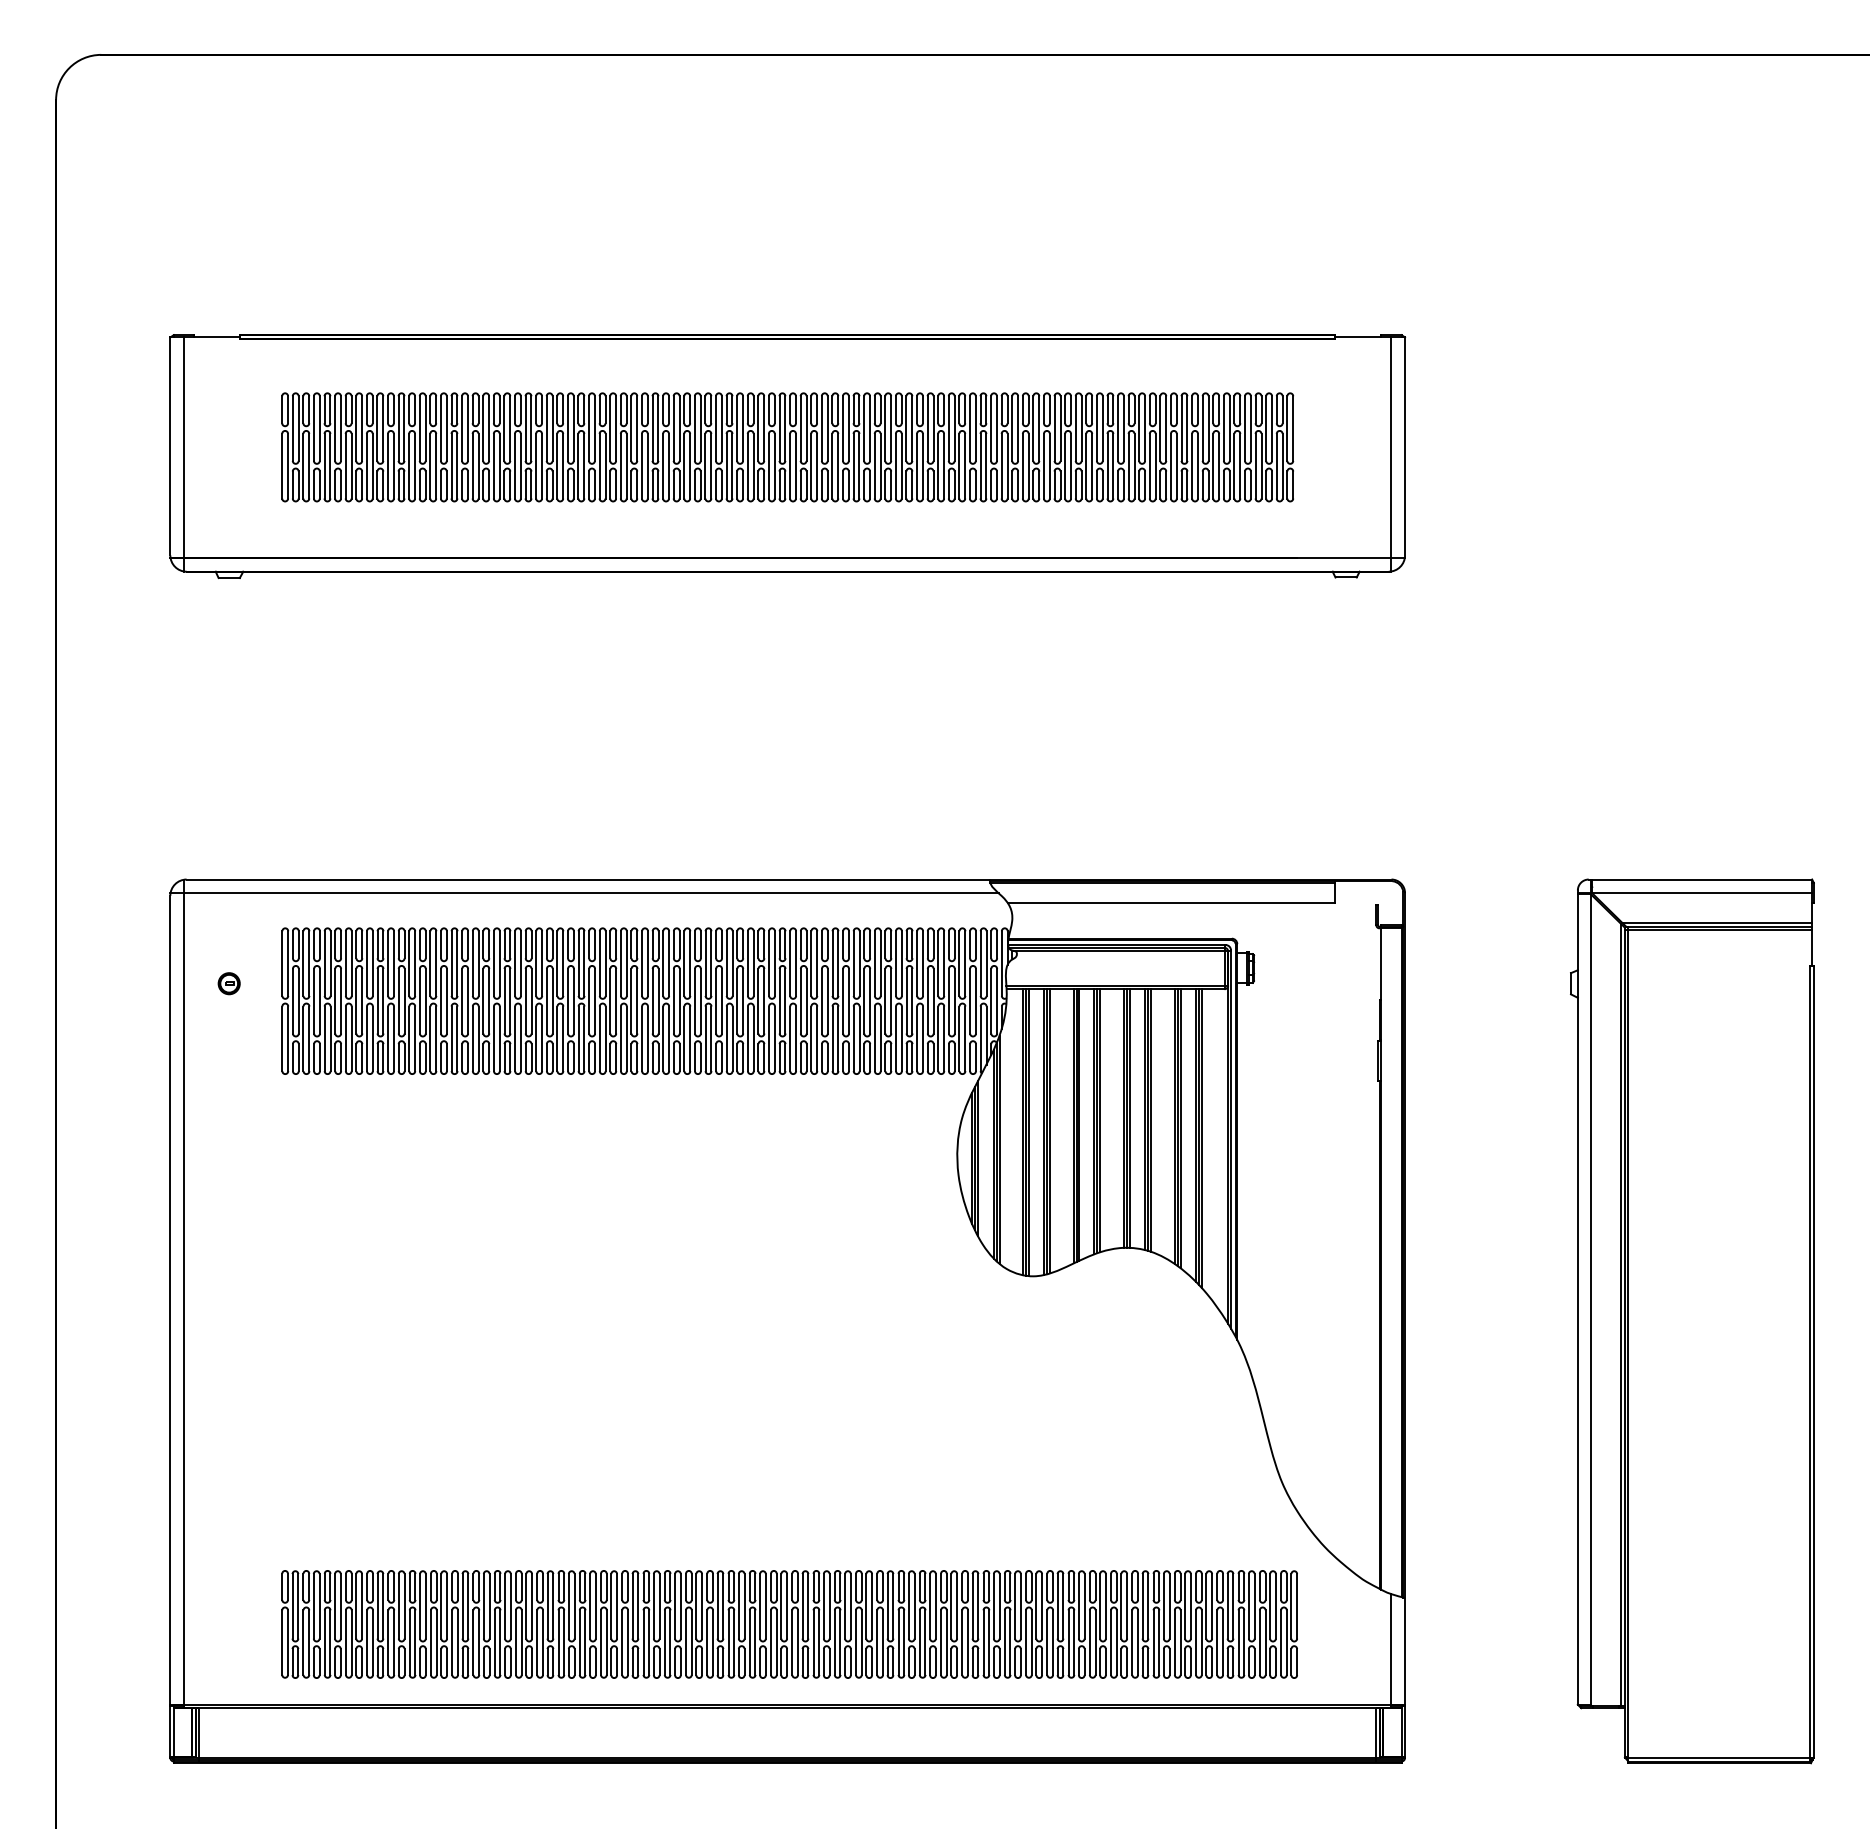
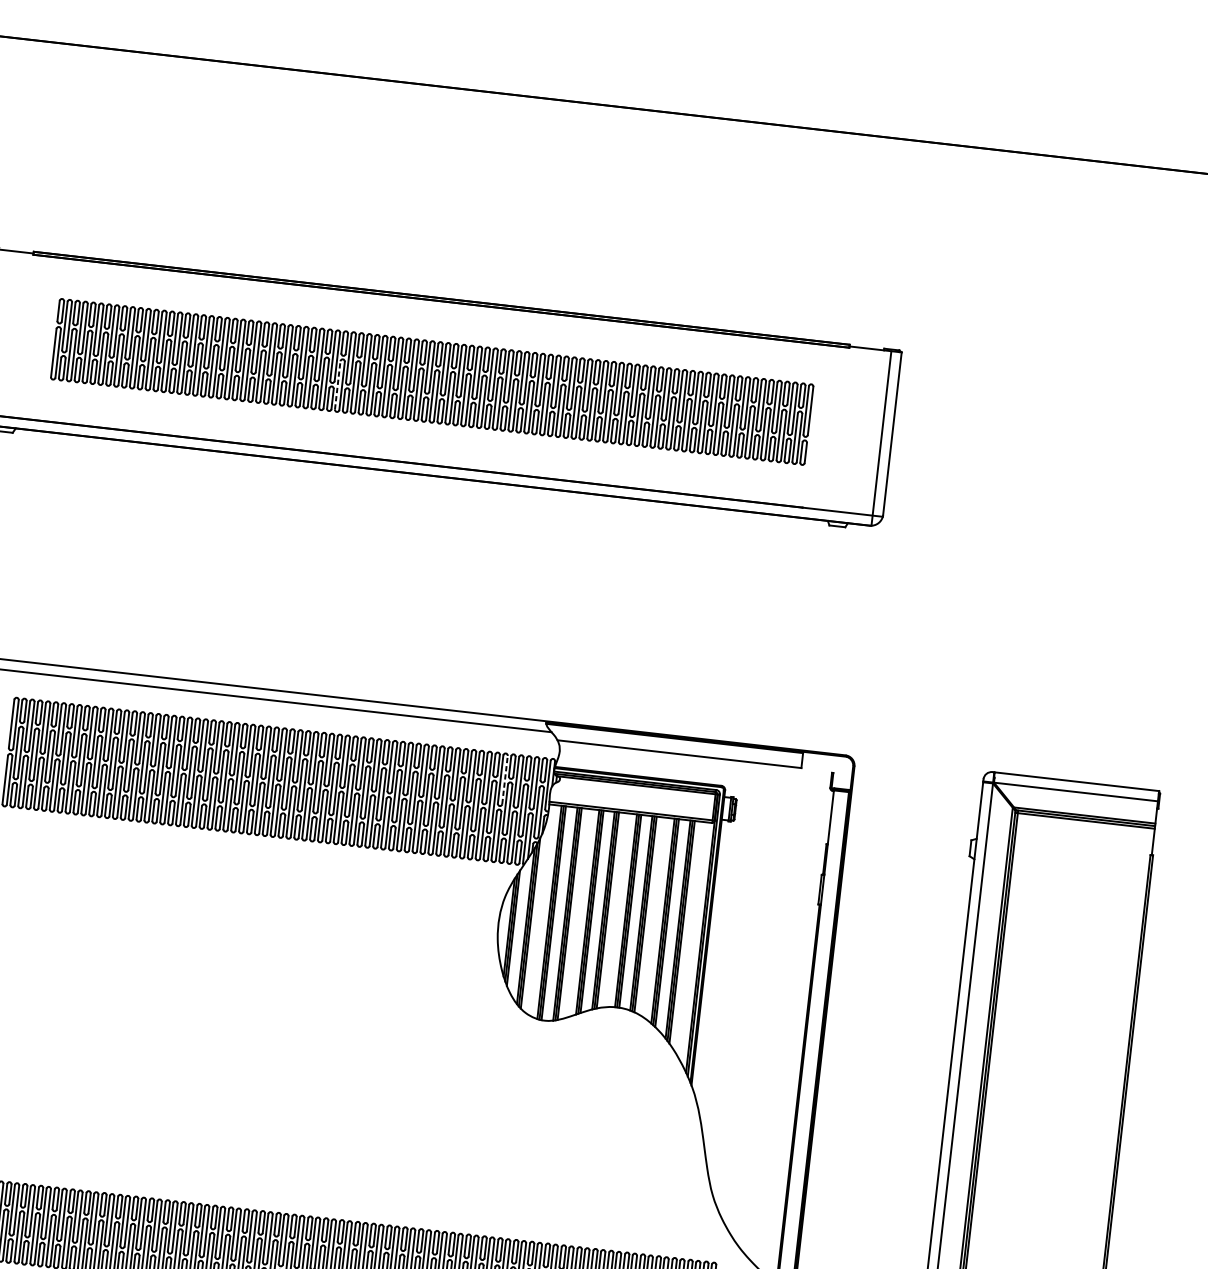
line: (663, 465) -> (338, 384), solid -> dashed
line: (944, 963) -> (505, 779), solid -> dashed

